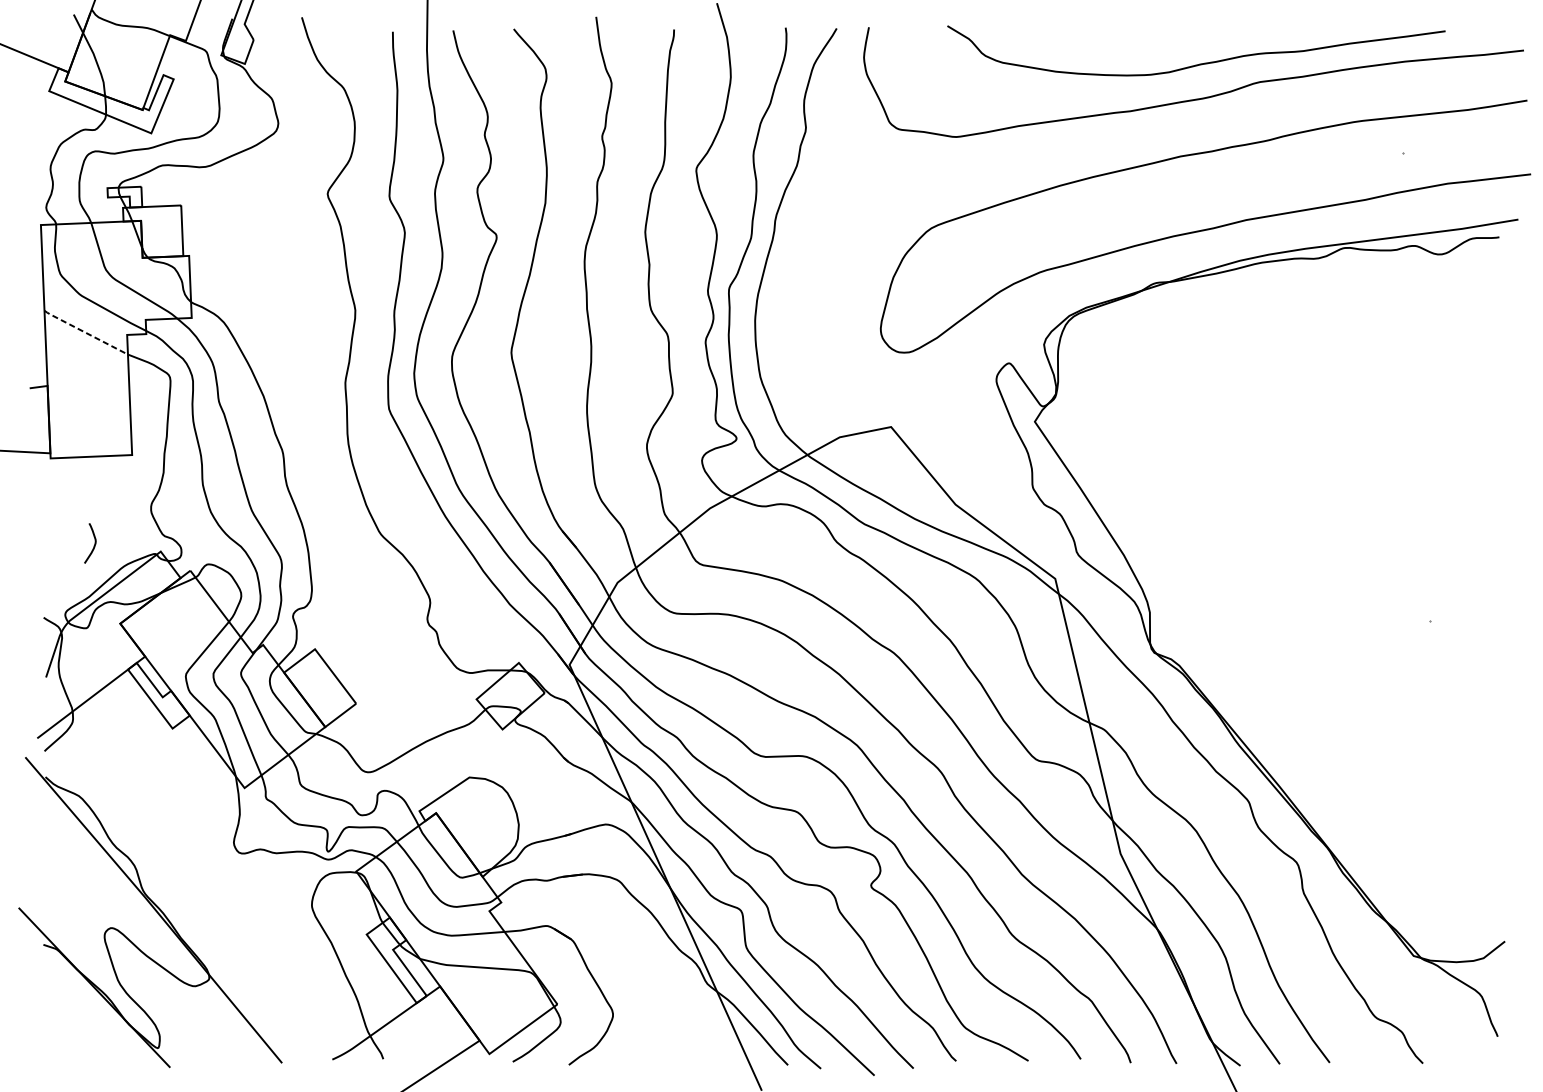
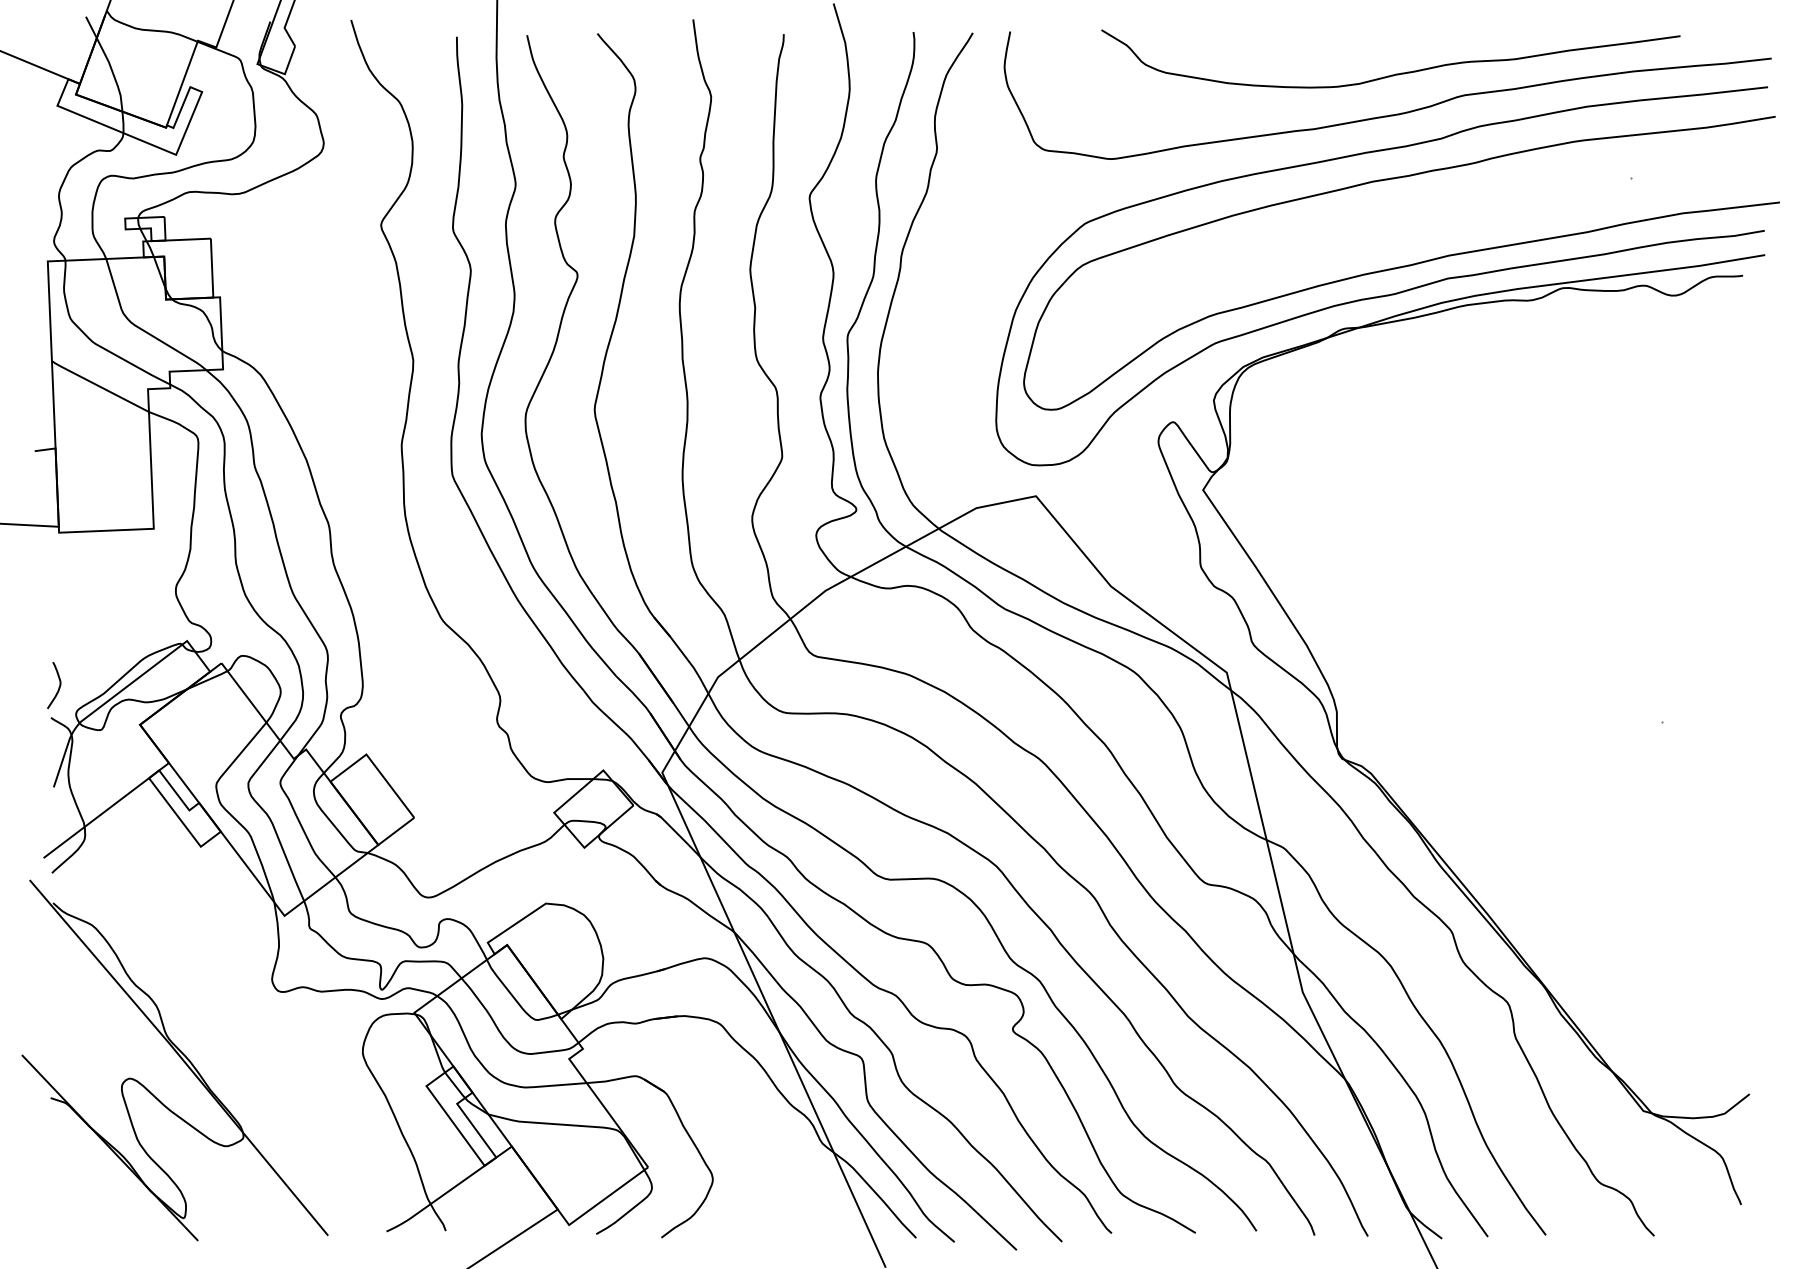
curve: (1191, 253) -> (1385, 294), added
line: (85, 332) -> (99, 386), dashed -> solid
curve: (94, 545) -> (58, 687), moved

